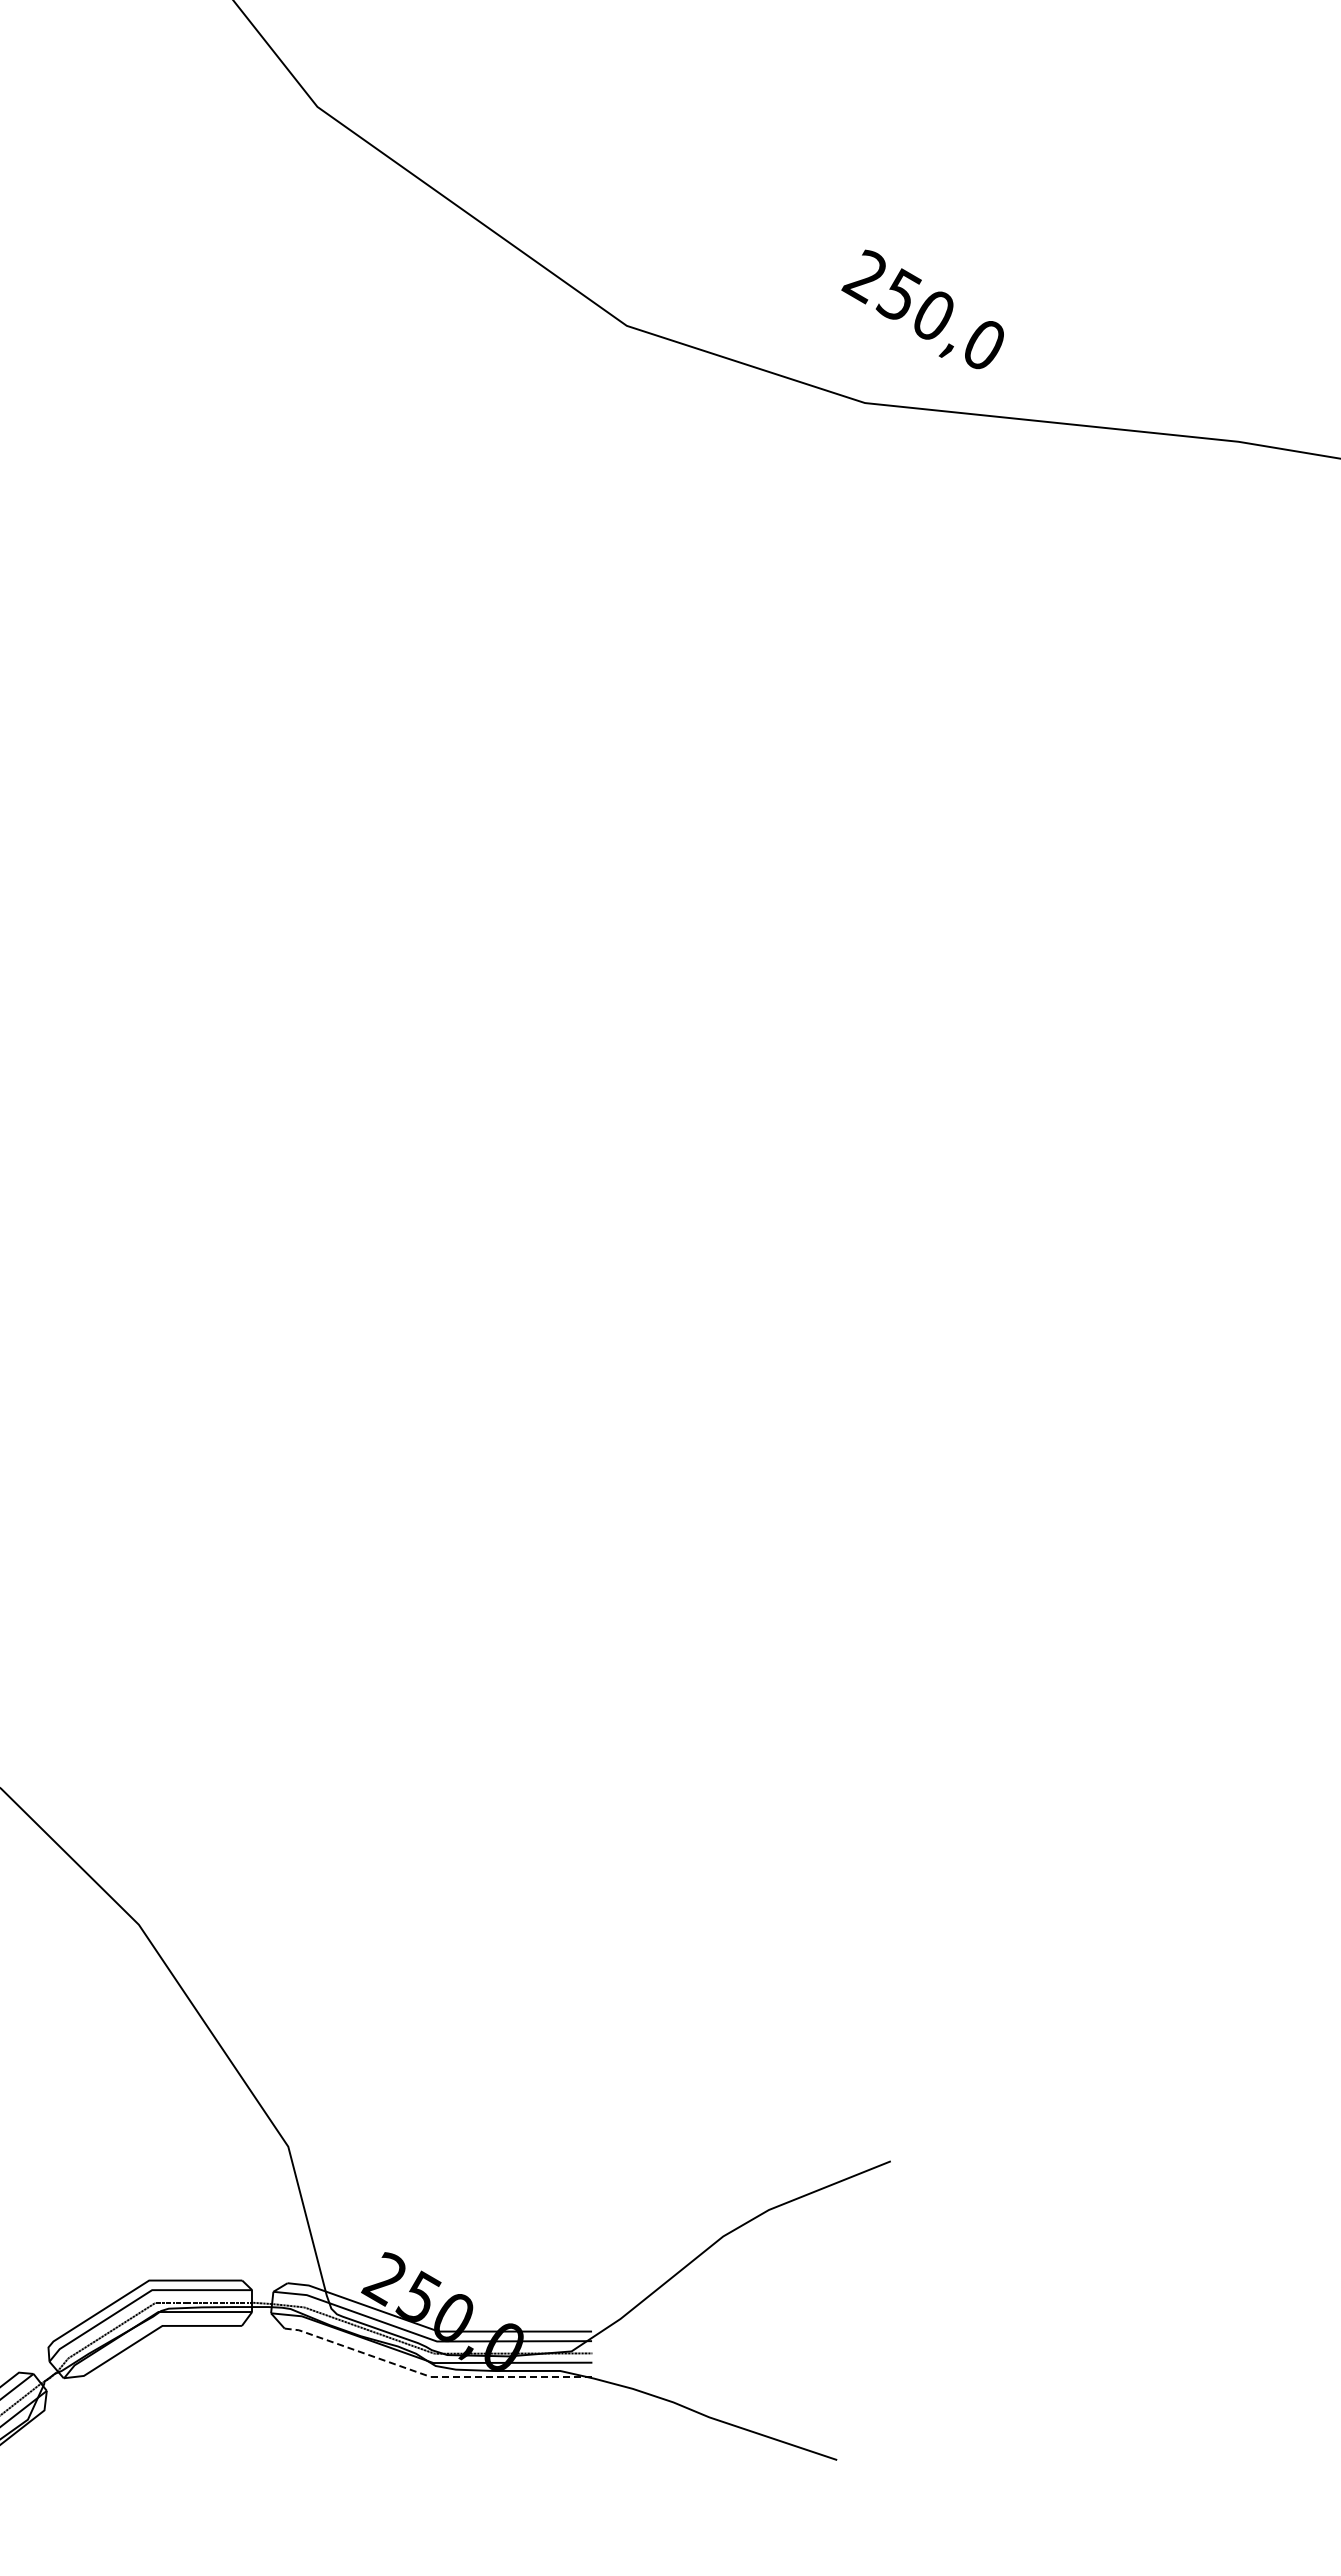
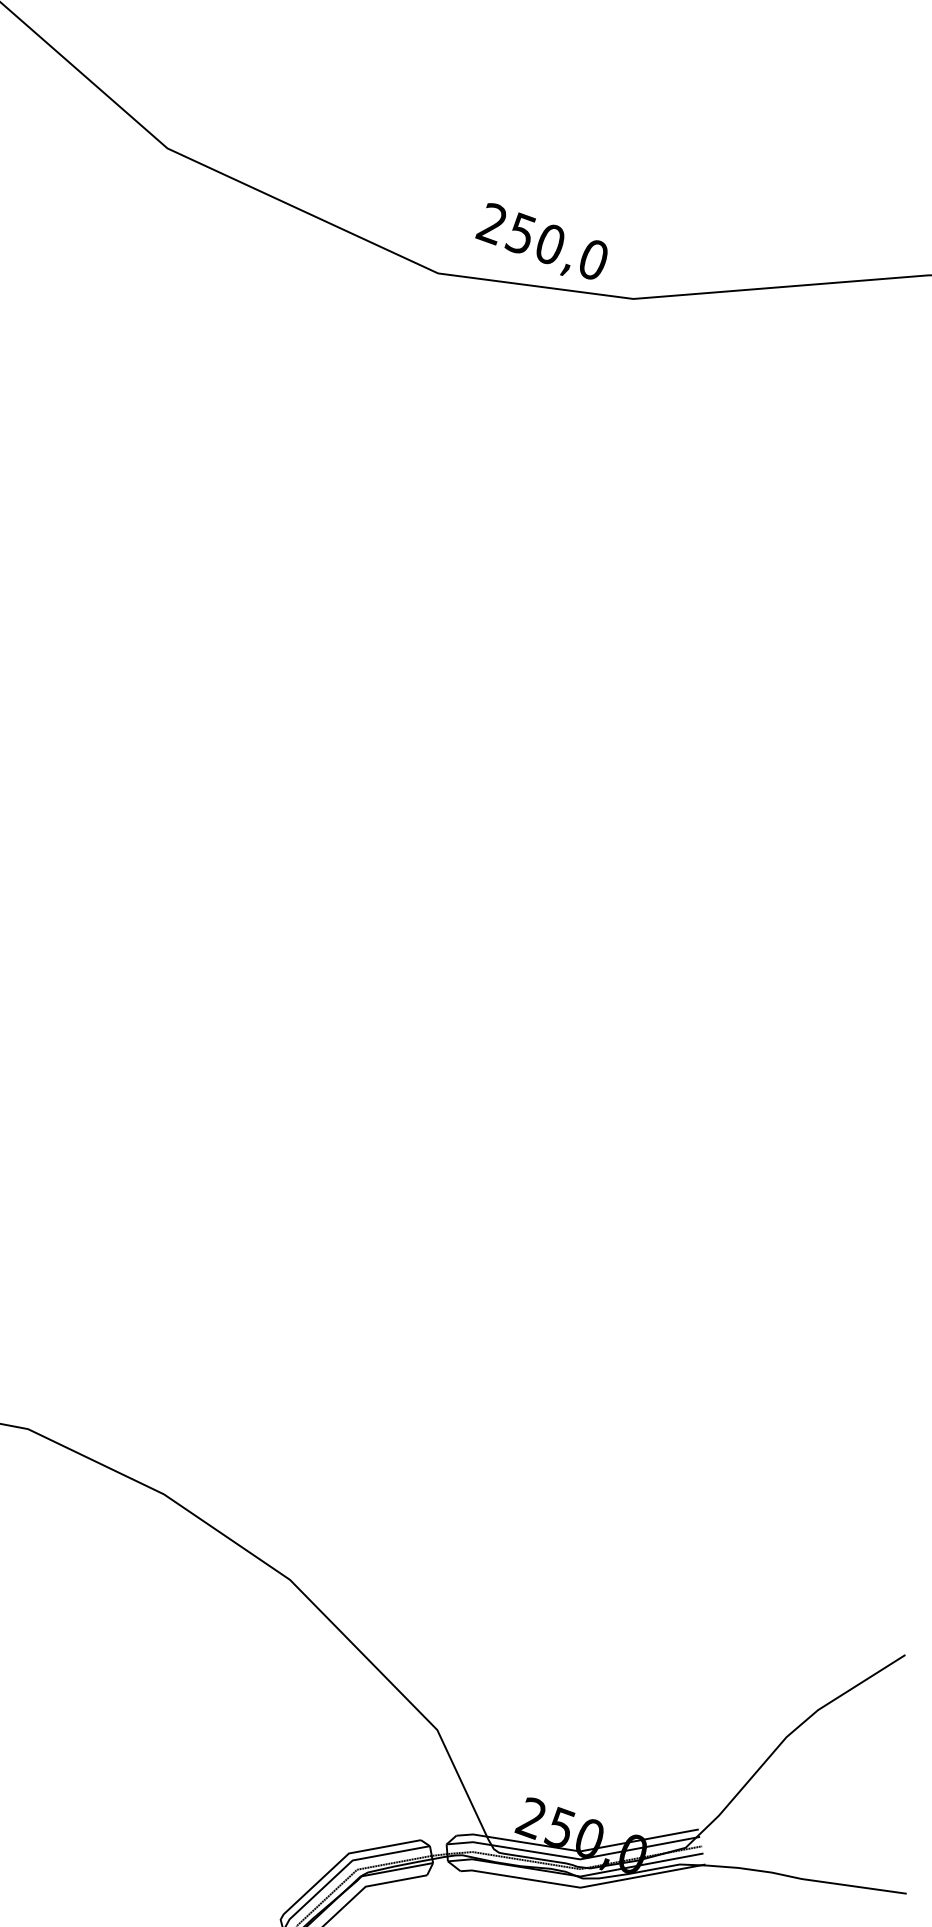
text: (922, 309) -> (540, 241), moved
line: (433, 2376) -> (582, 1886), dashed -> solid

